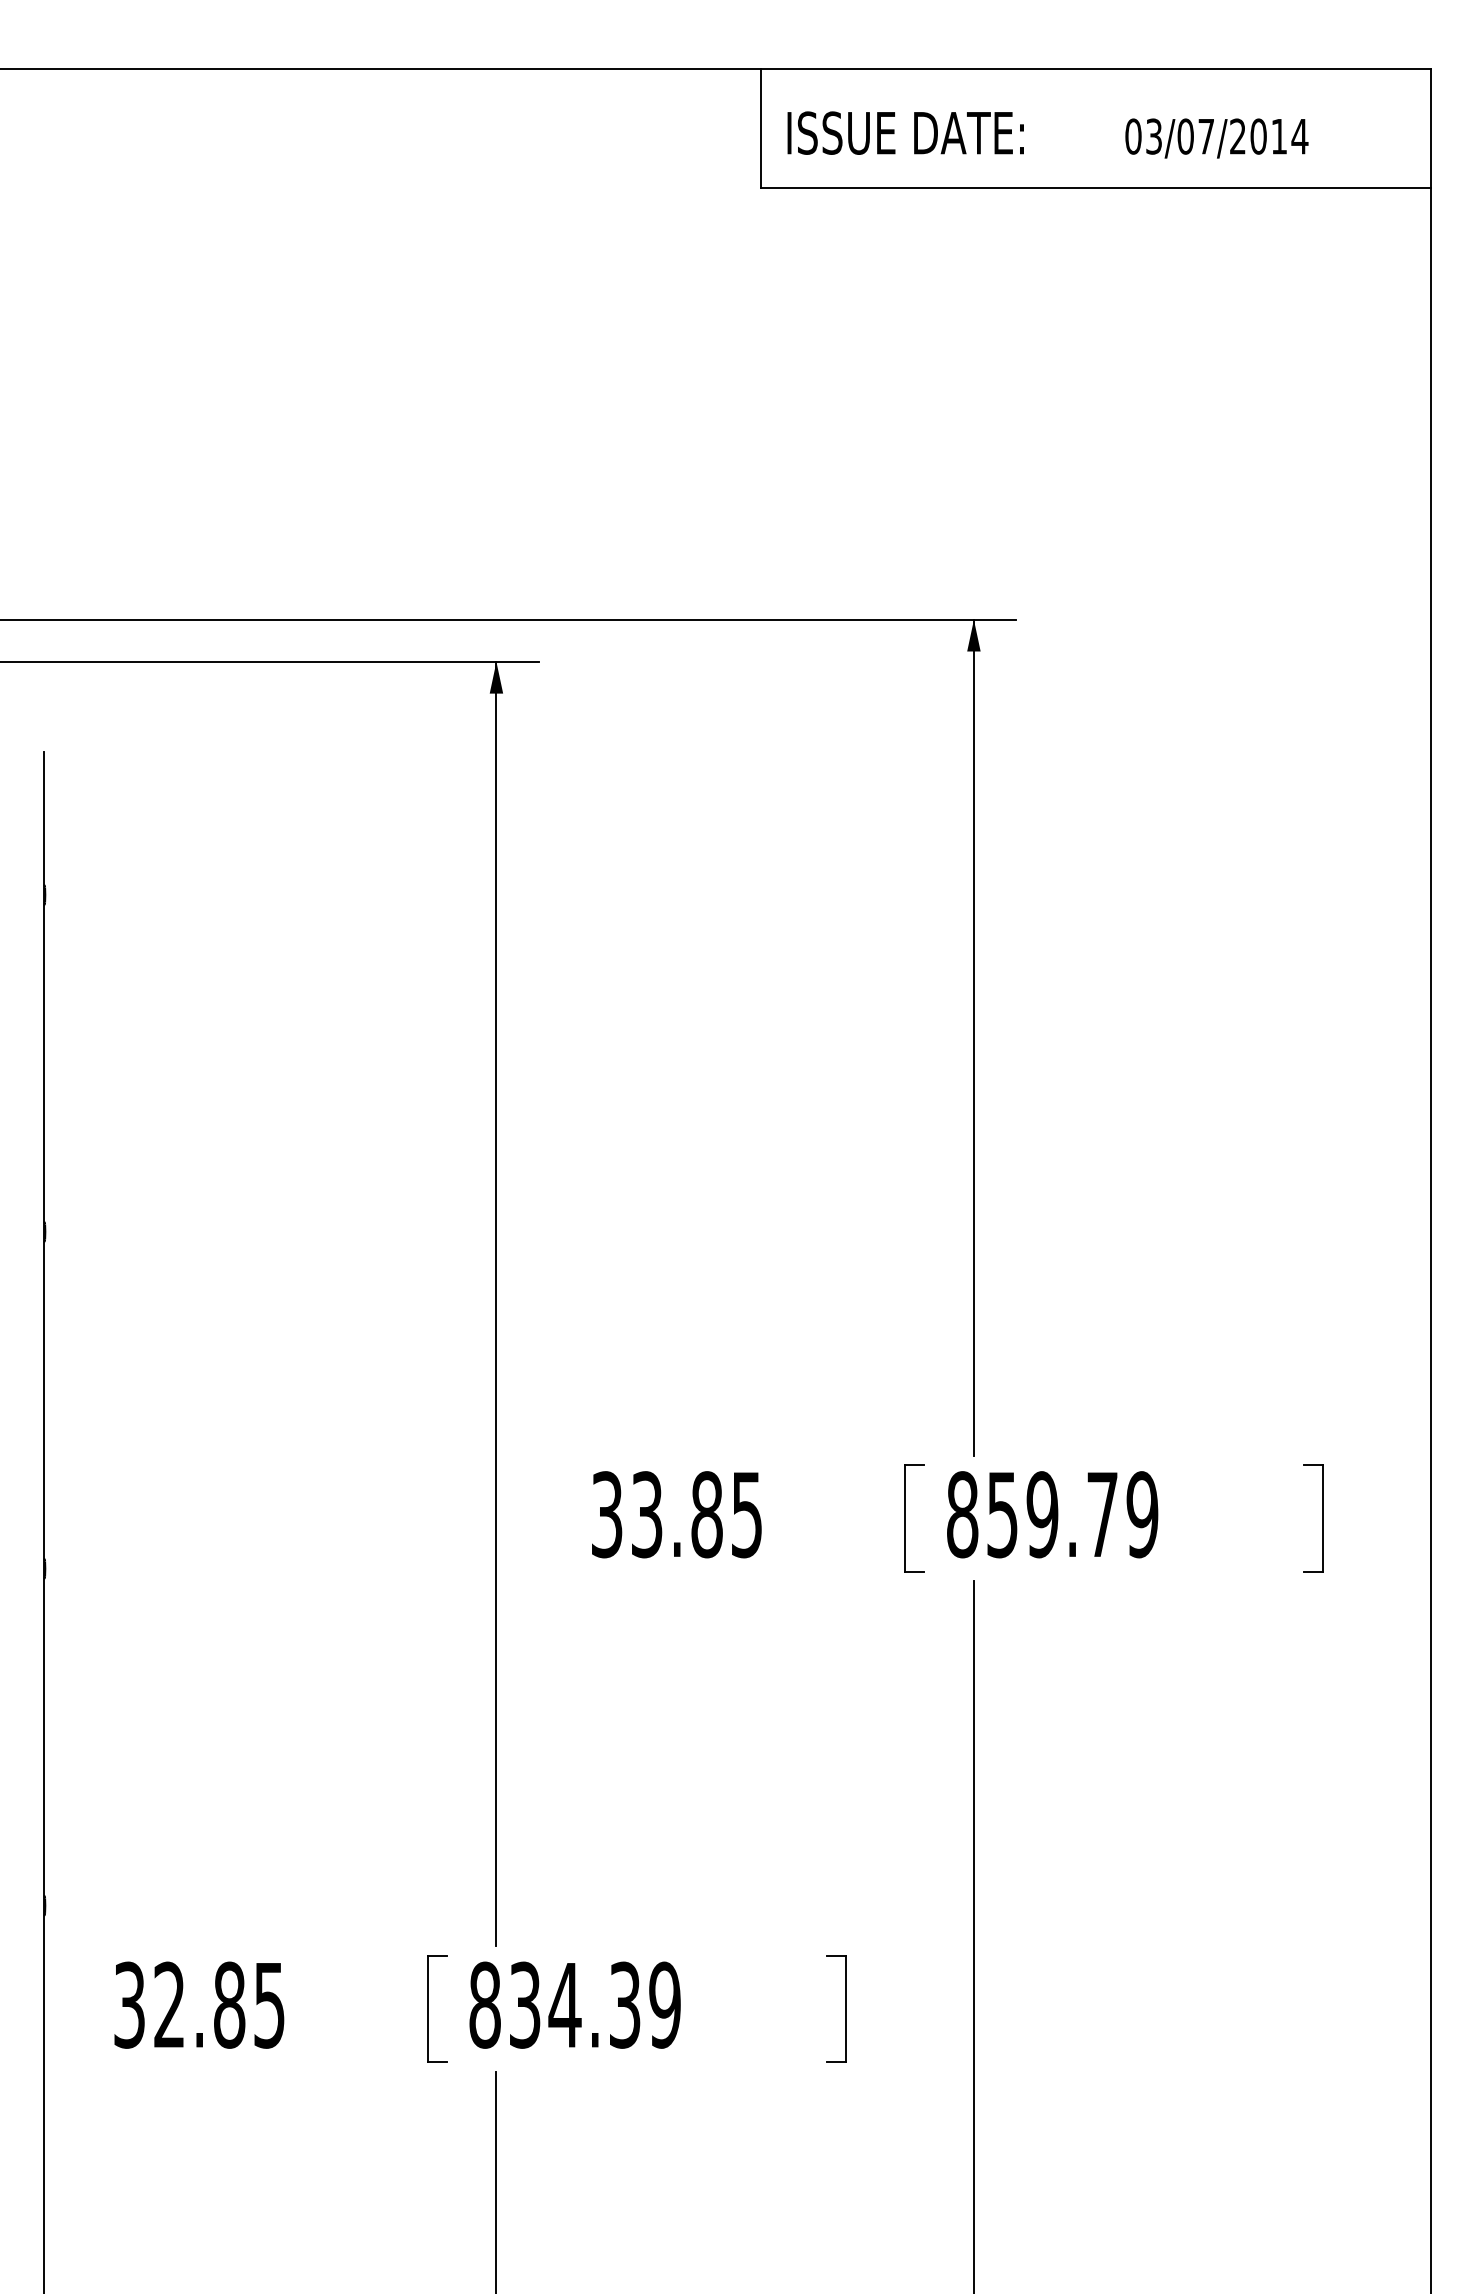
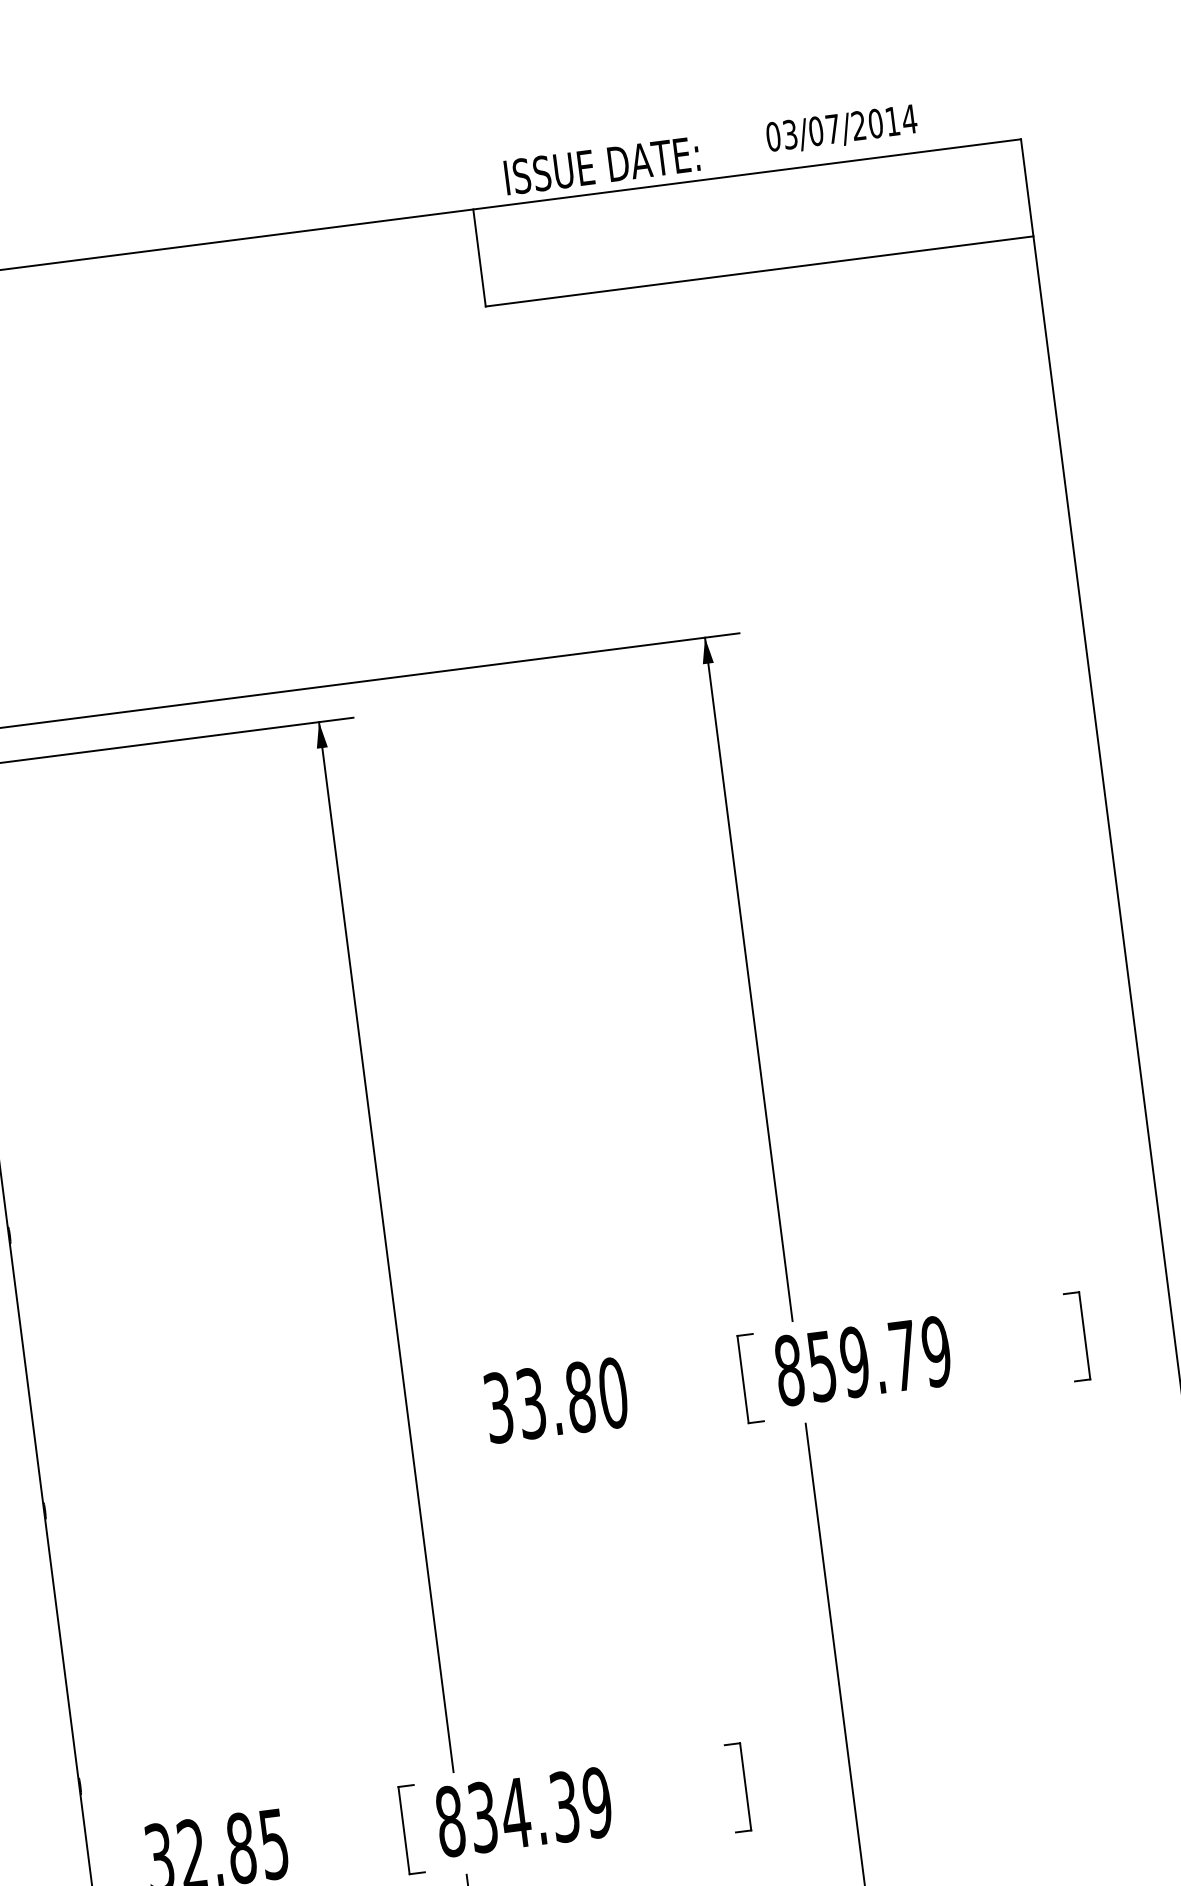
text: (905, 132) -> (601, 165), moved
text: (1216, 138) -> (841, 129), moved
text: (746, 1514) -> (612, 1393), 33.85 -> 33.80

